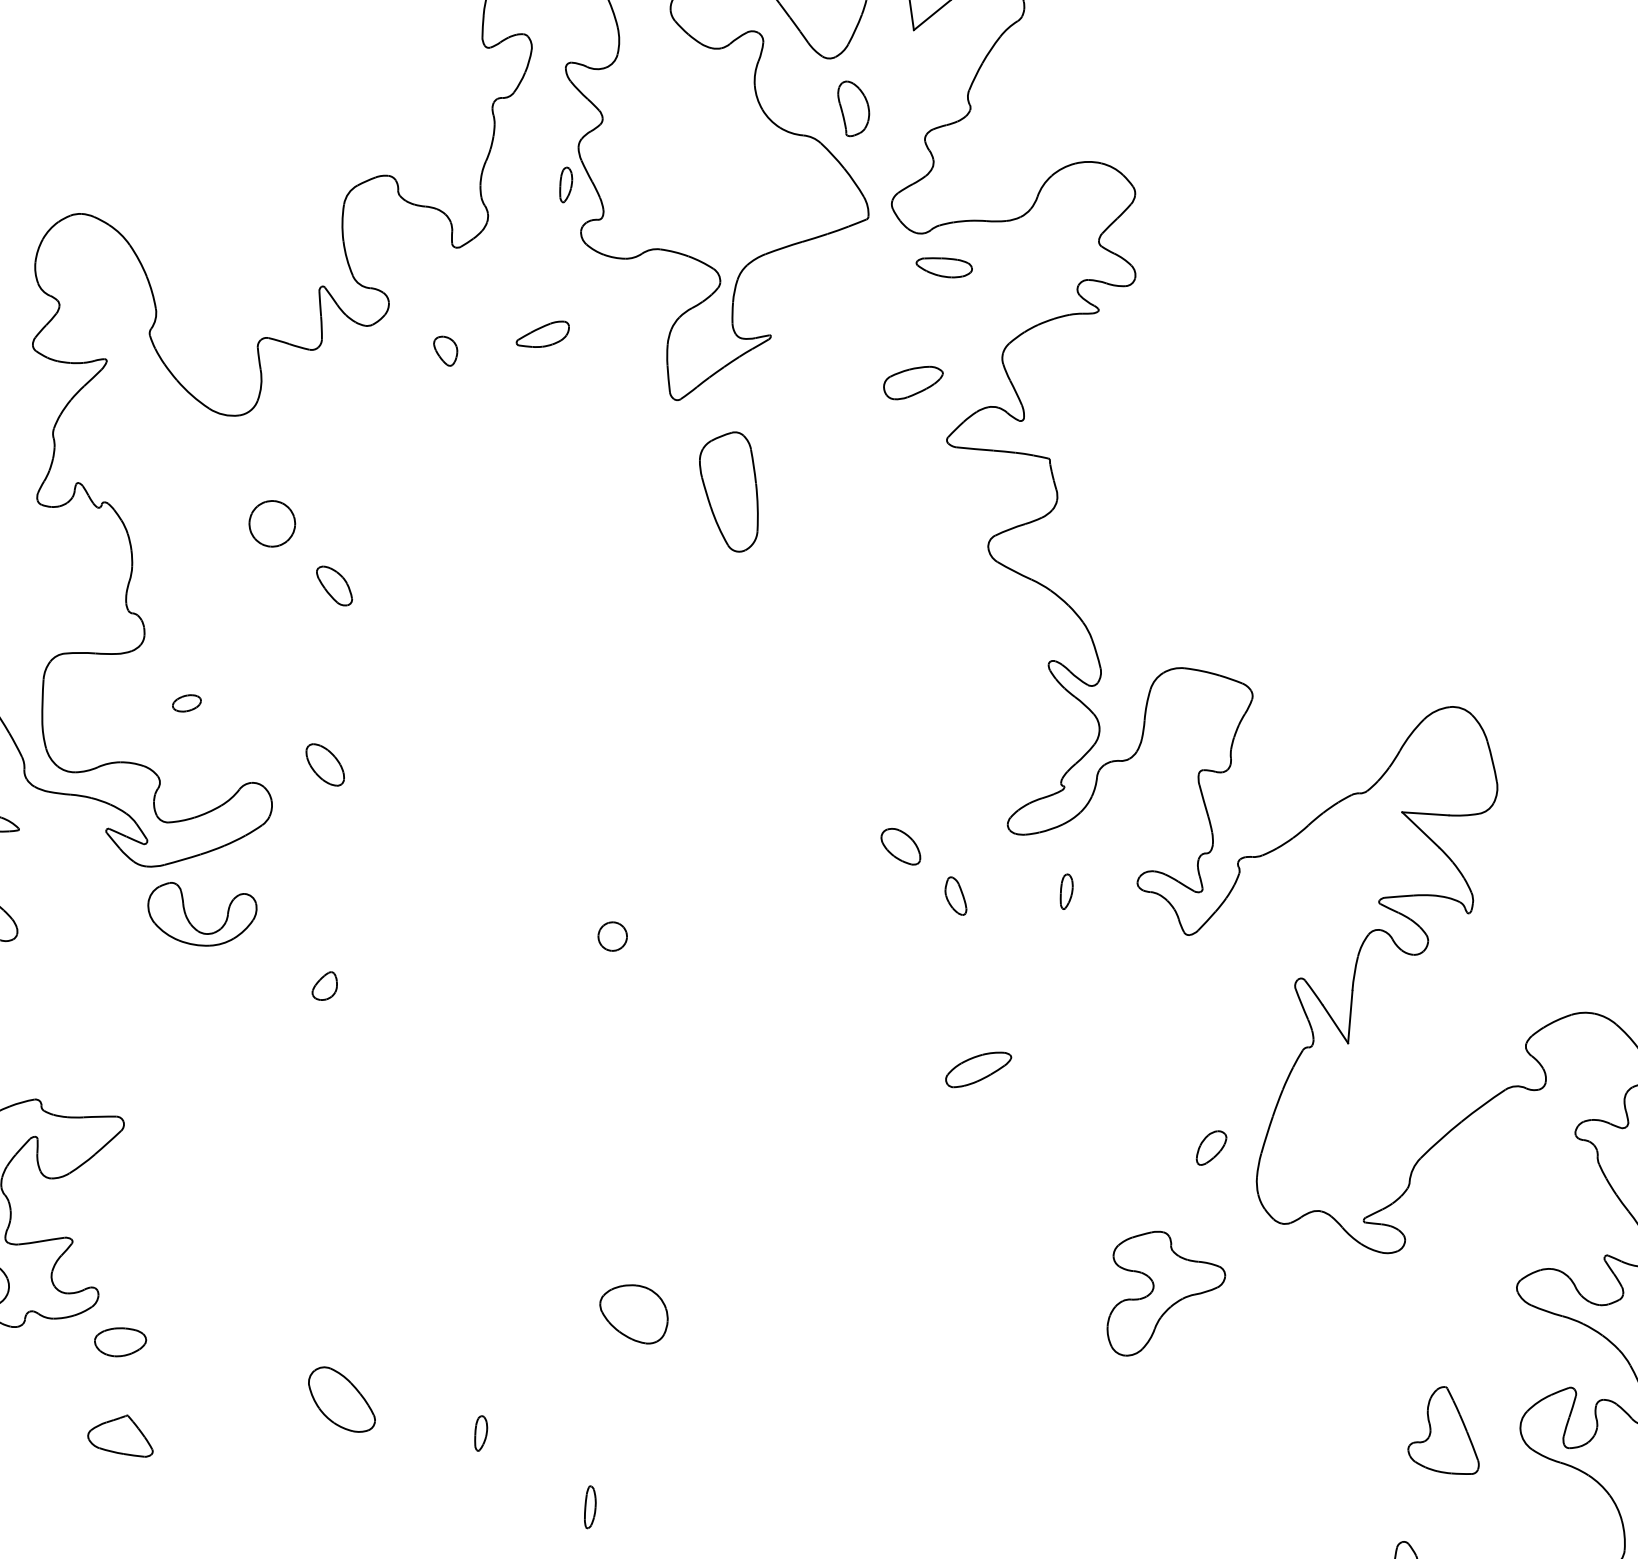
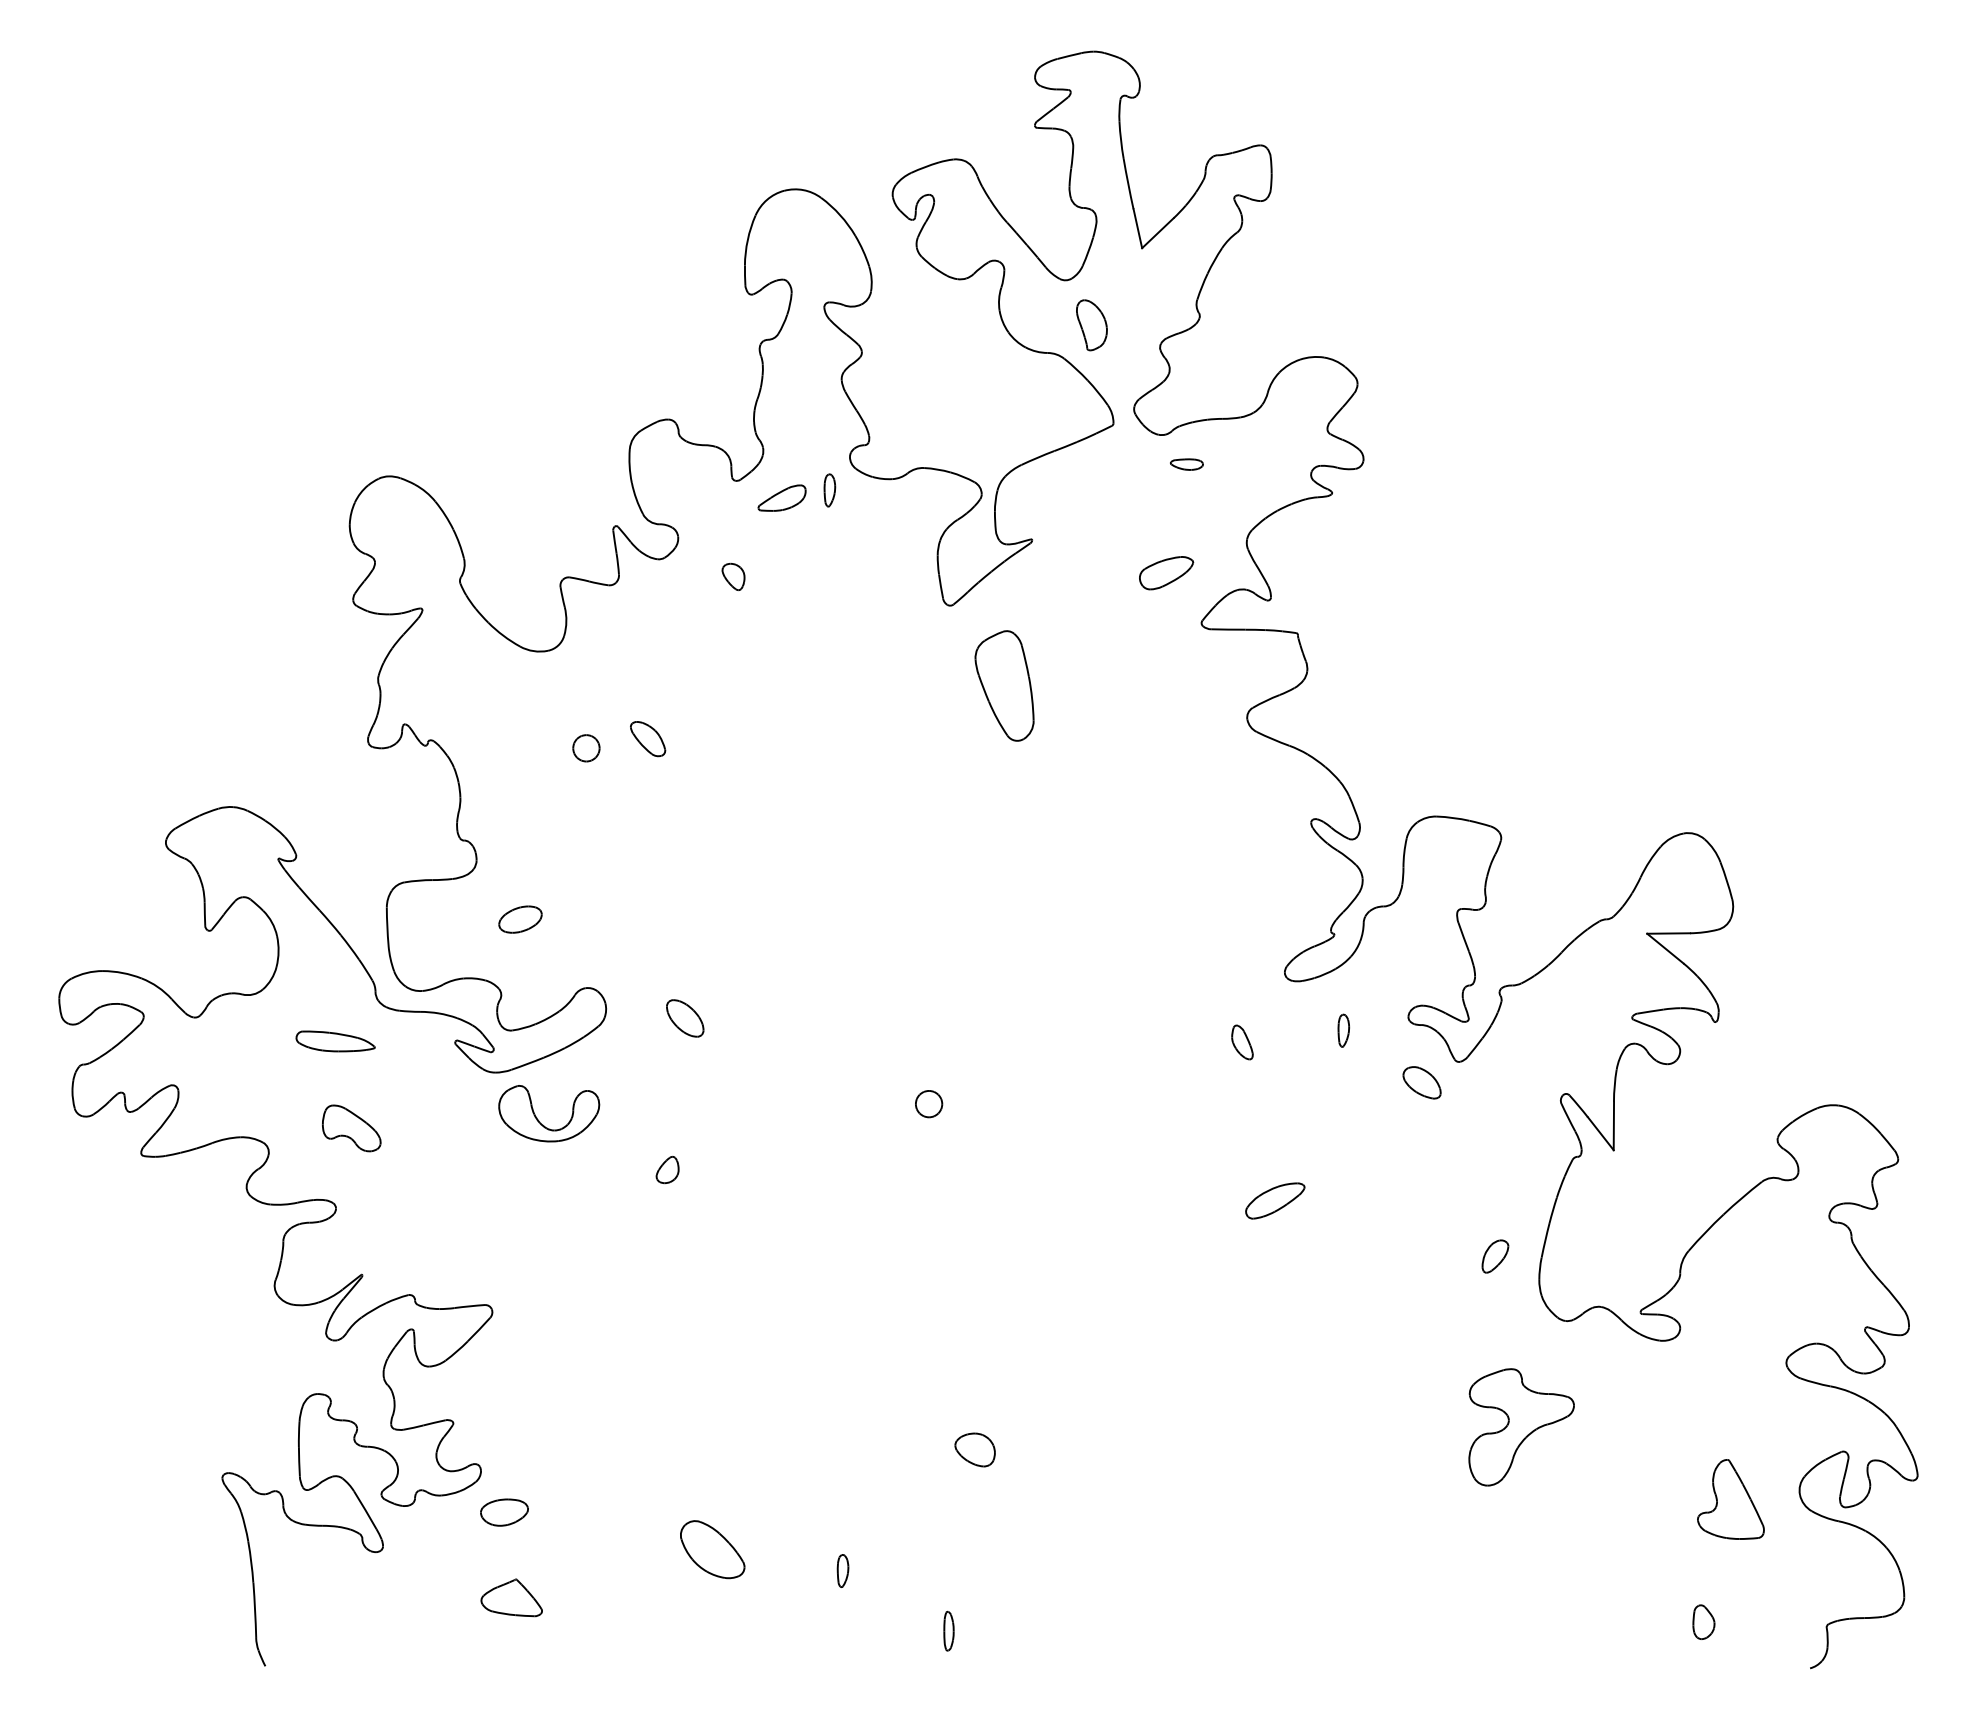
part: (565, 185) -> (829, 490), moved
part: (943, 267) -> (1186, 464), size x0.62
part: (542, 333) -> (781, 497), moved
part: (272, 524) -> (586, 748), size x0.62
part: (334, 586) -> (648, 739), moved
part: (186, 703) -> (520, 919), size x1.67
part: (325, 765) -> (685, 1018), moved
part: (900, 846) -> (1421, 1082), moved
part: (1166, 1295) -> (1521, 1427), moved
part: (633, 1313) -> (974, 1449), size x0.62

